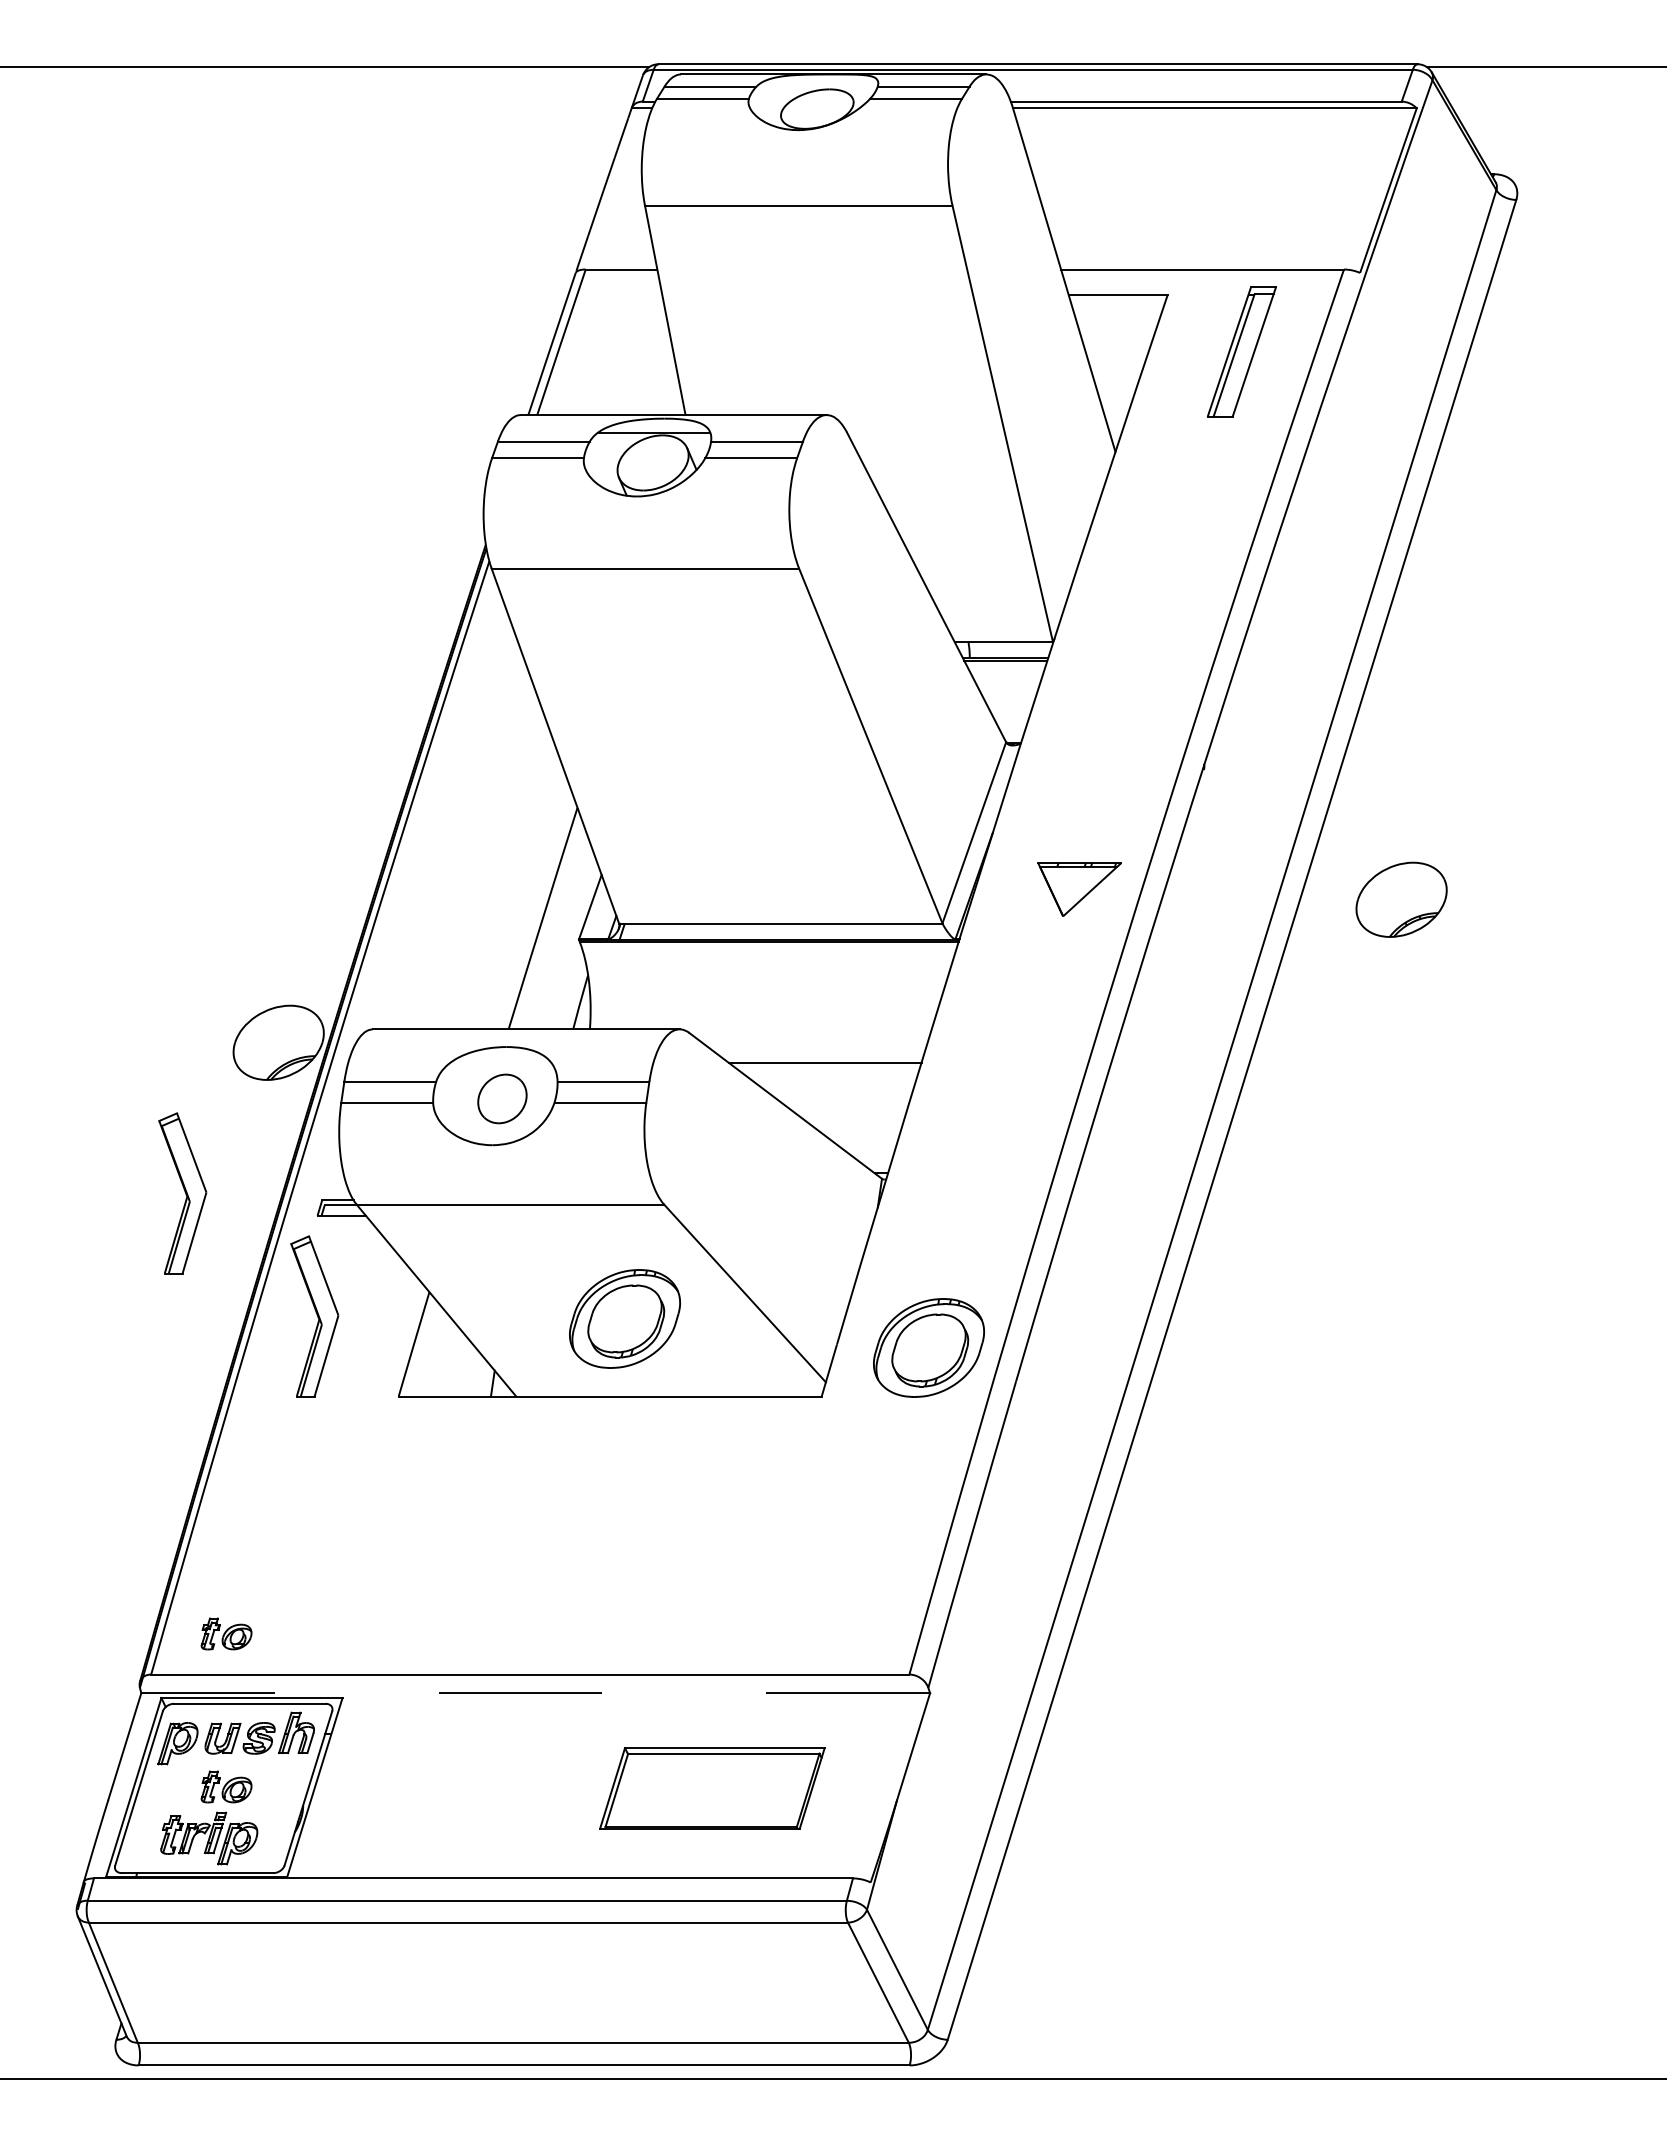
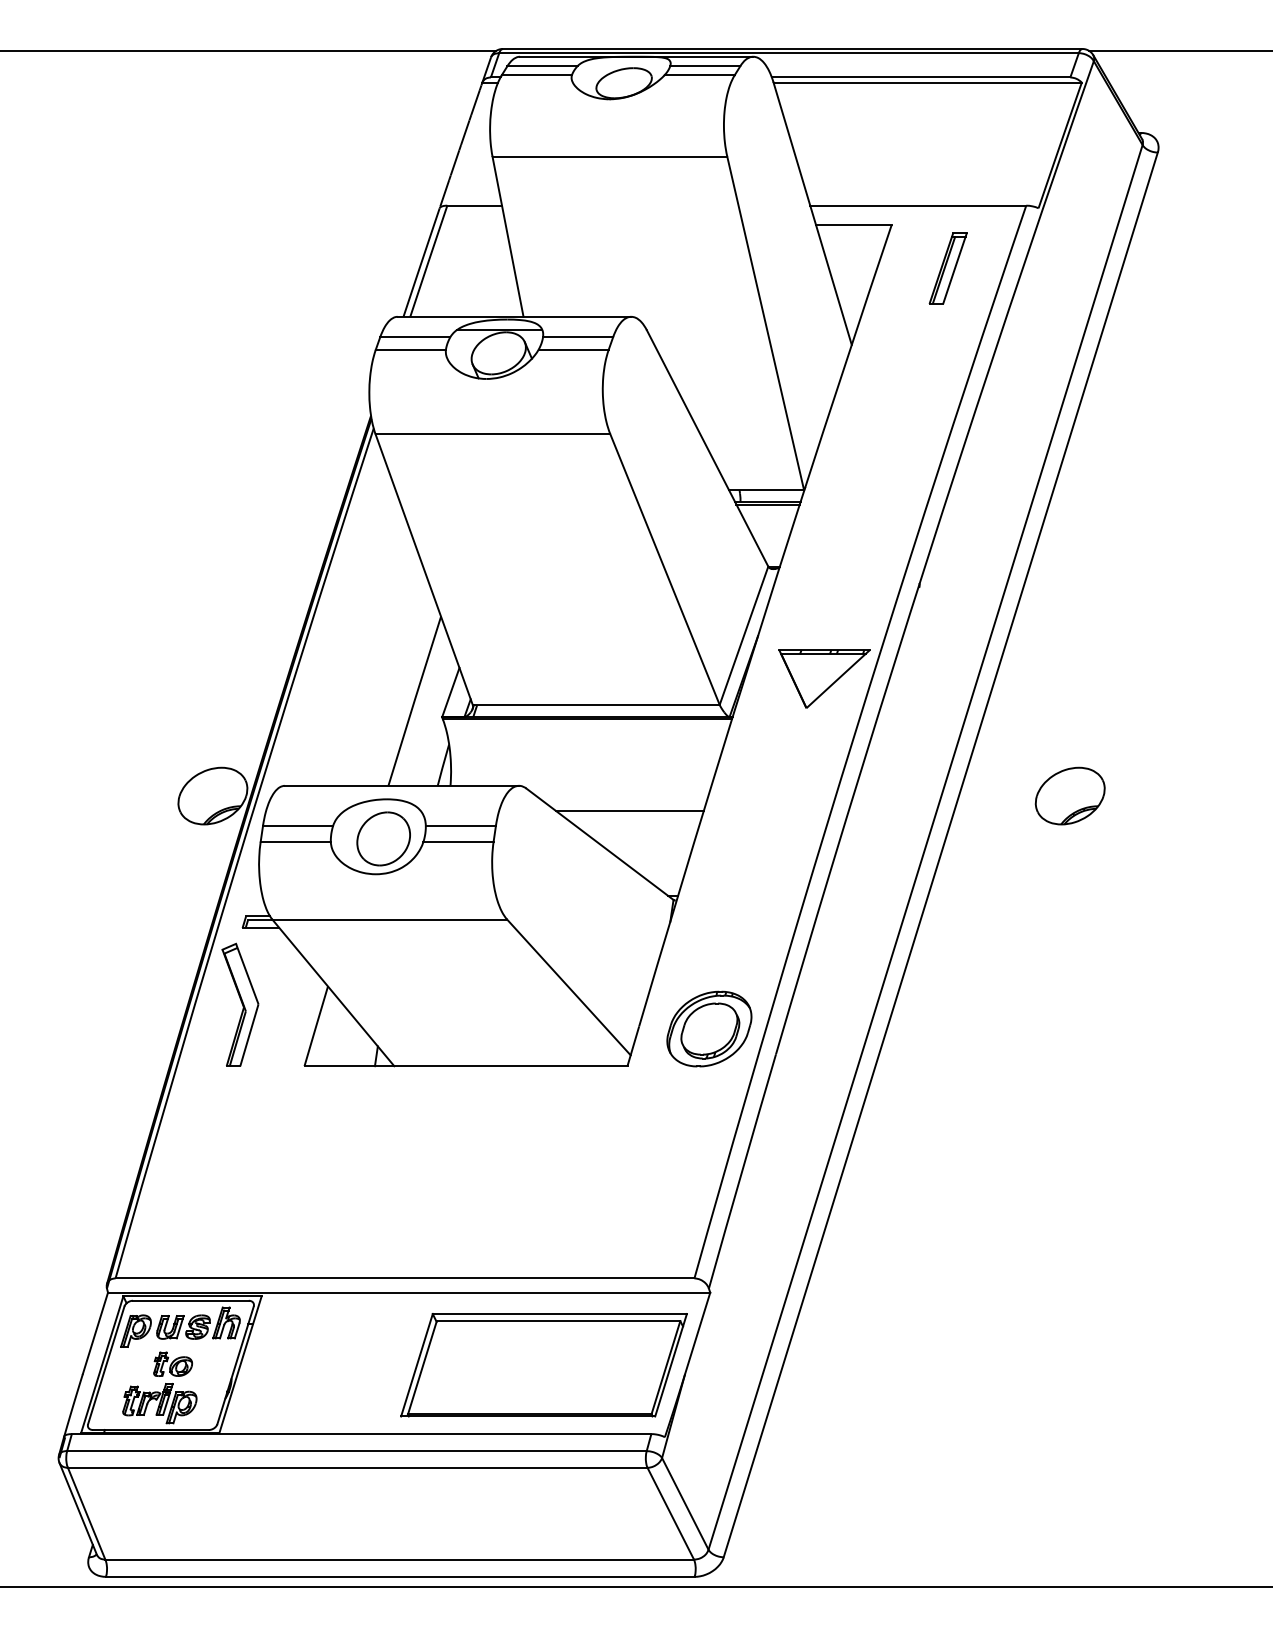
part: (1241, 351) -> (948, 268), size x0.71
part: (1079, 889) -> (824, 679), size x1.43
part: (1401, 899) -> (1070, 795), moved
part: (502, 1098) -> (383, 838), size x1.43
part: (182, 1193) -> (139, 911), removed
part: (624, 1318) -> (476, 1006), removed
part: (226, 1633) -> (173, 1247), removed
line: (535, 1693) -> (408, 1292), dashed -> solid
part: (712, 1788) -> (544, 1365), size x1.67

